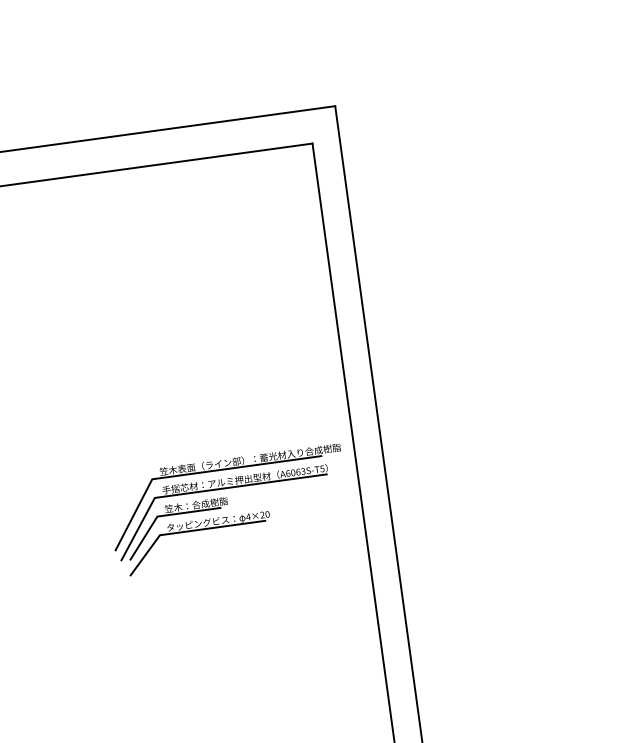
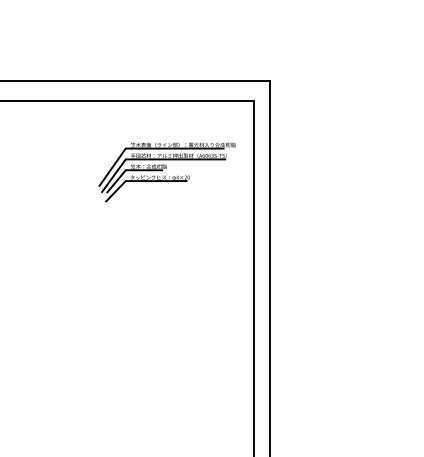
part: (228, 510) -> (166, 172), moved

